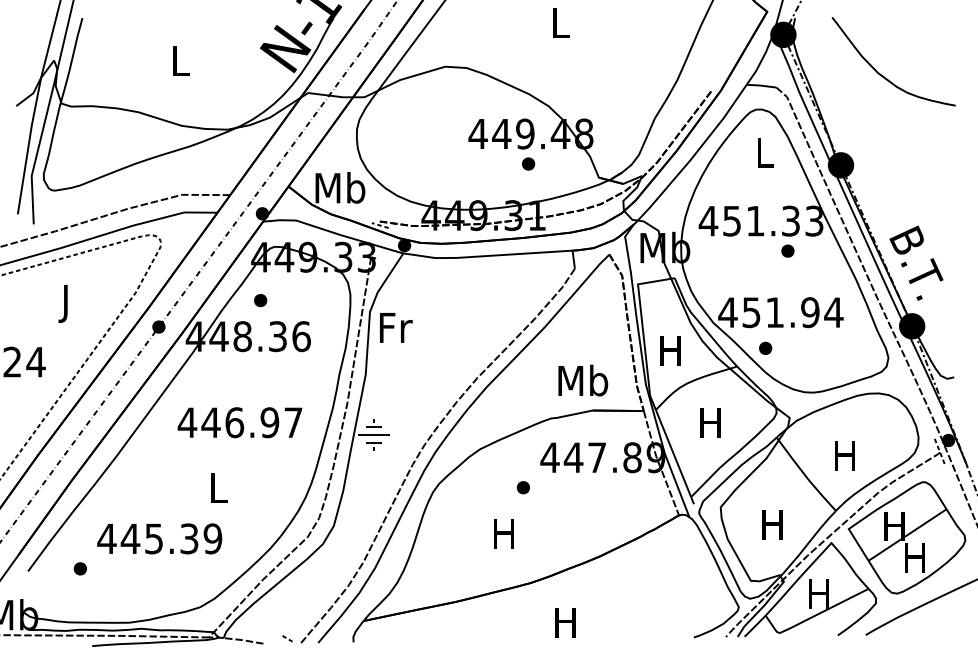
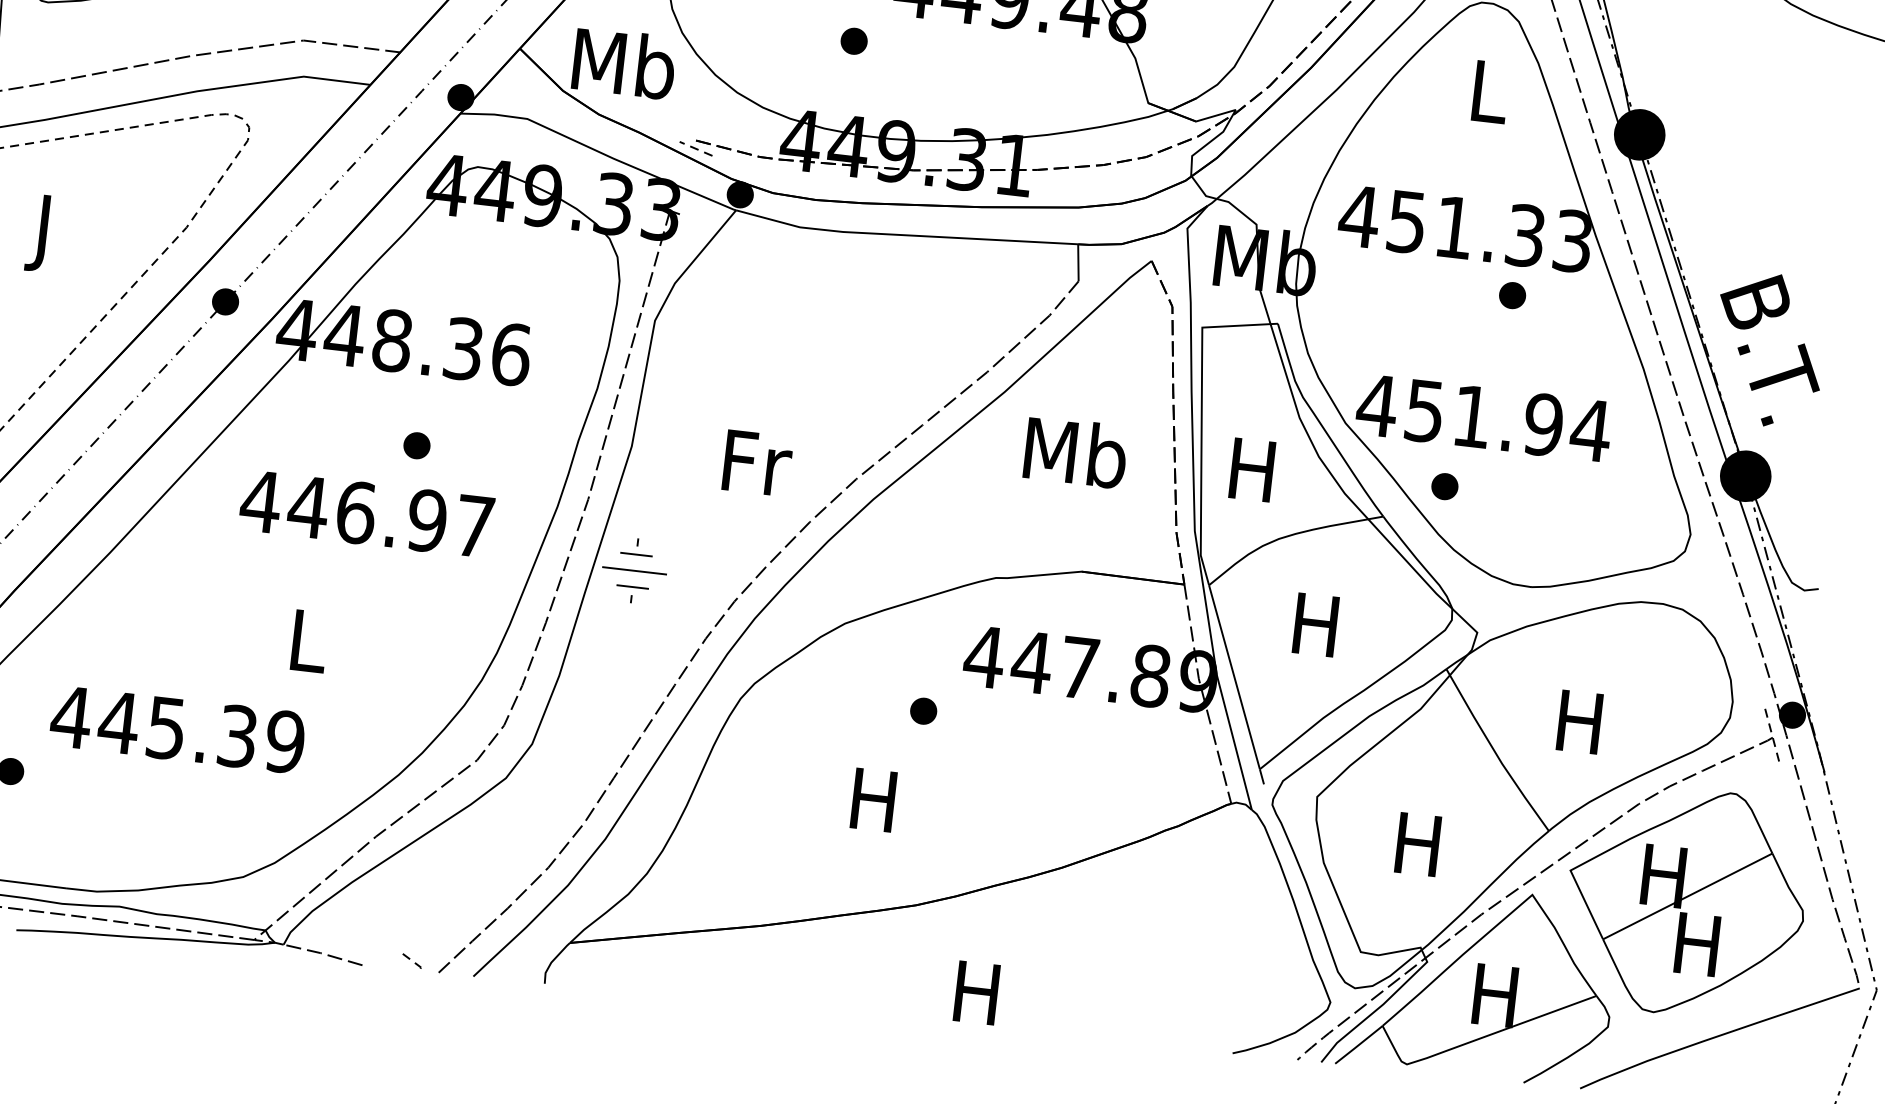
part: (528, 163) -> (854, 40), moved
part: (260, 300) -> (416, 445), moved
text: (396, 327) -> (758, 462), moved
text: (583, 380) -> (1076, 452), moved

